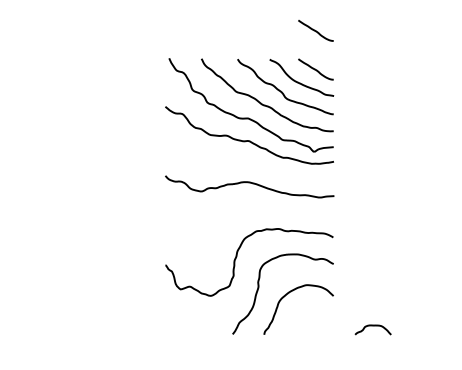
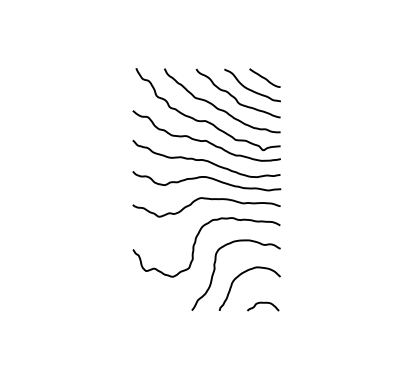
curve: (315, 30) -> (264, 43), removed
curve: (248, 162) -> (205, 159), added
curve: (249, 207) -> (206, 199), added
curve: (373, 326) -> (263, 303), moved

